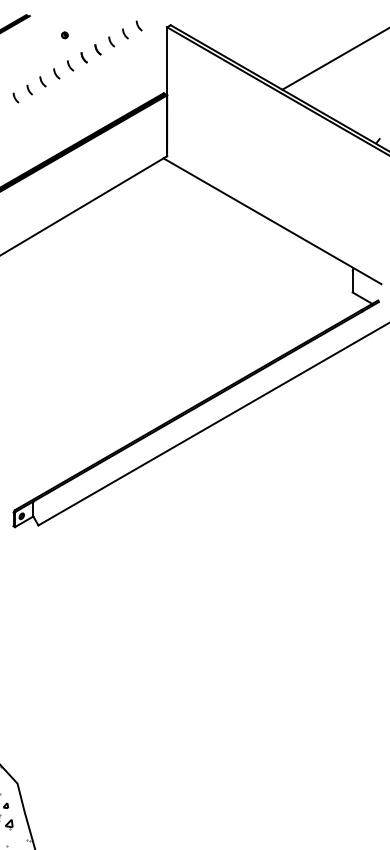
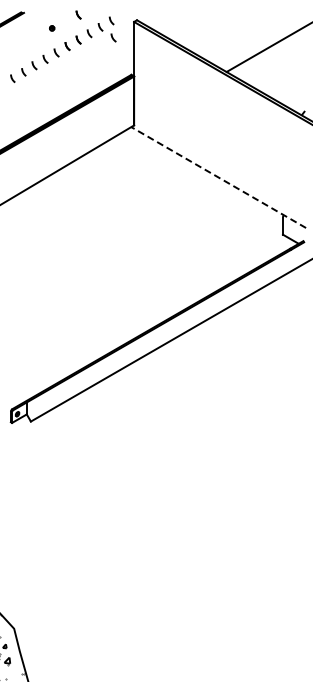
part: (97, 18) -> (78, 14), added
arc: (141, 46) -> (113, 37), added
line: (272, 221) -> (218, 177), solid -> dashed

